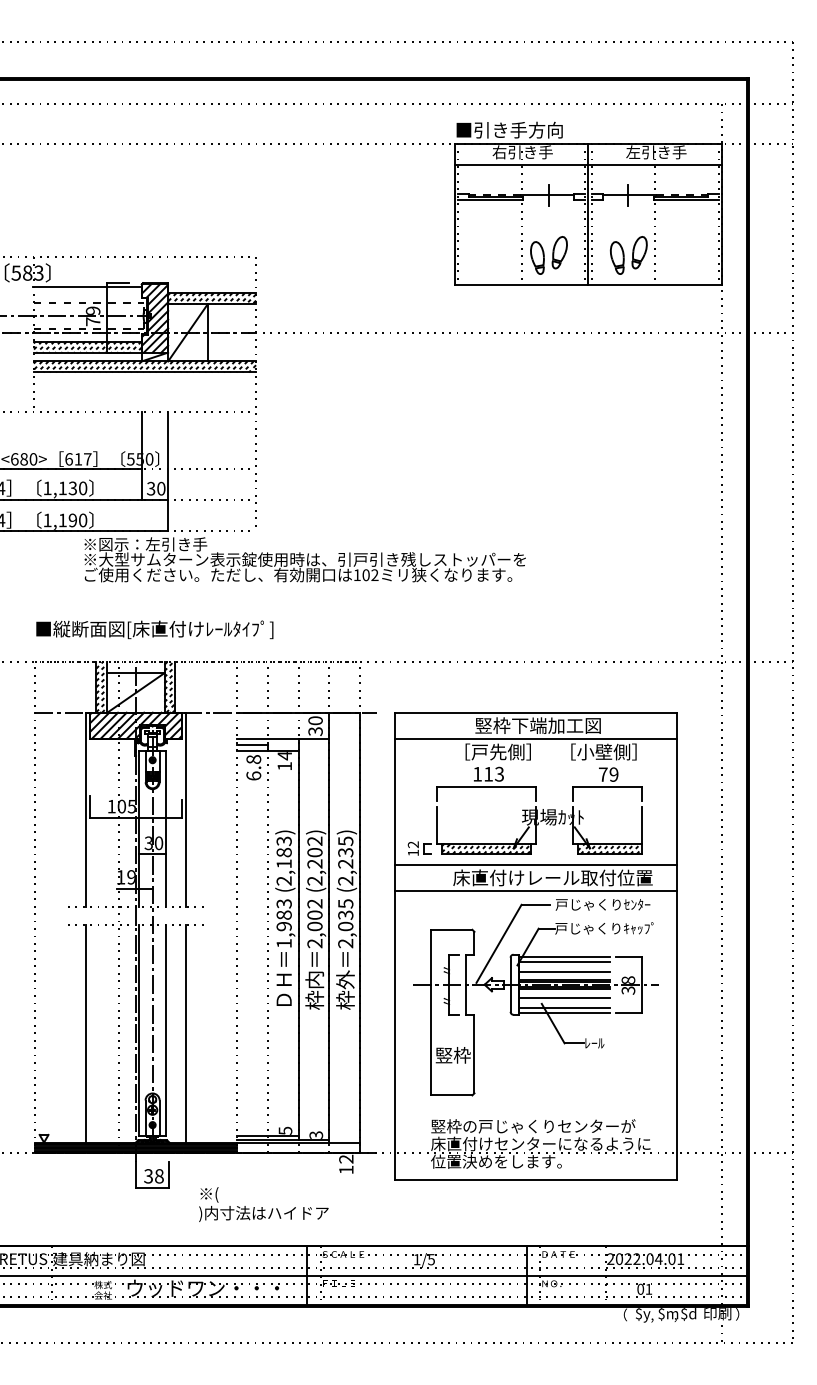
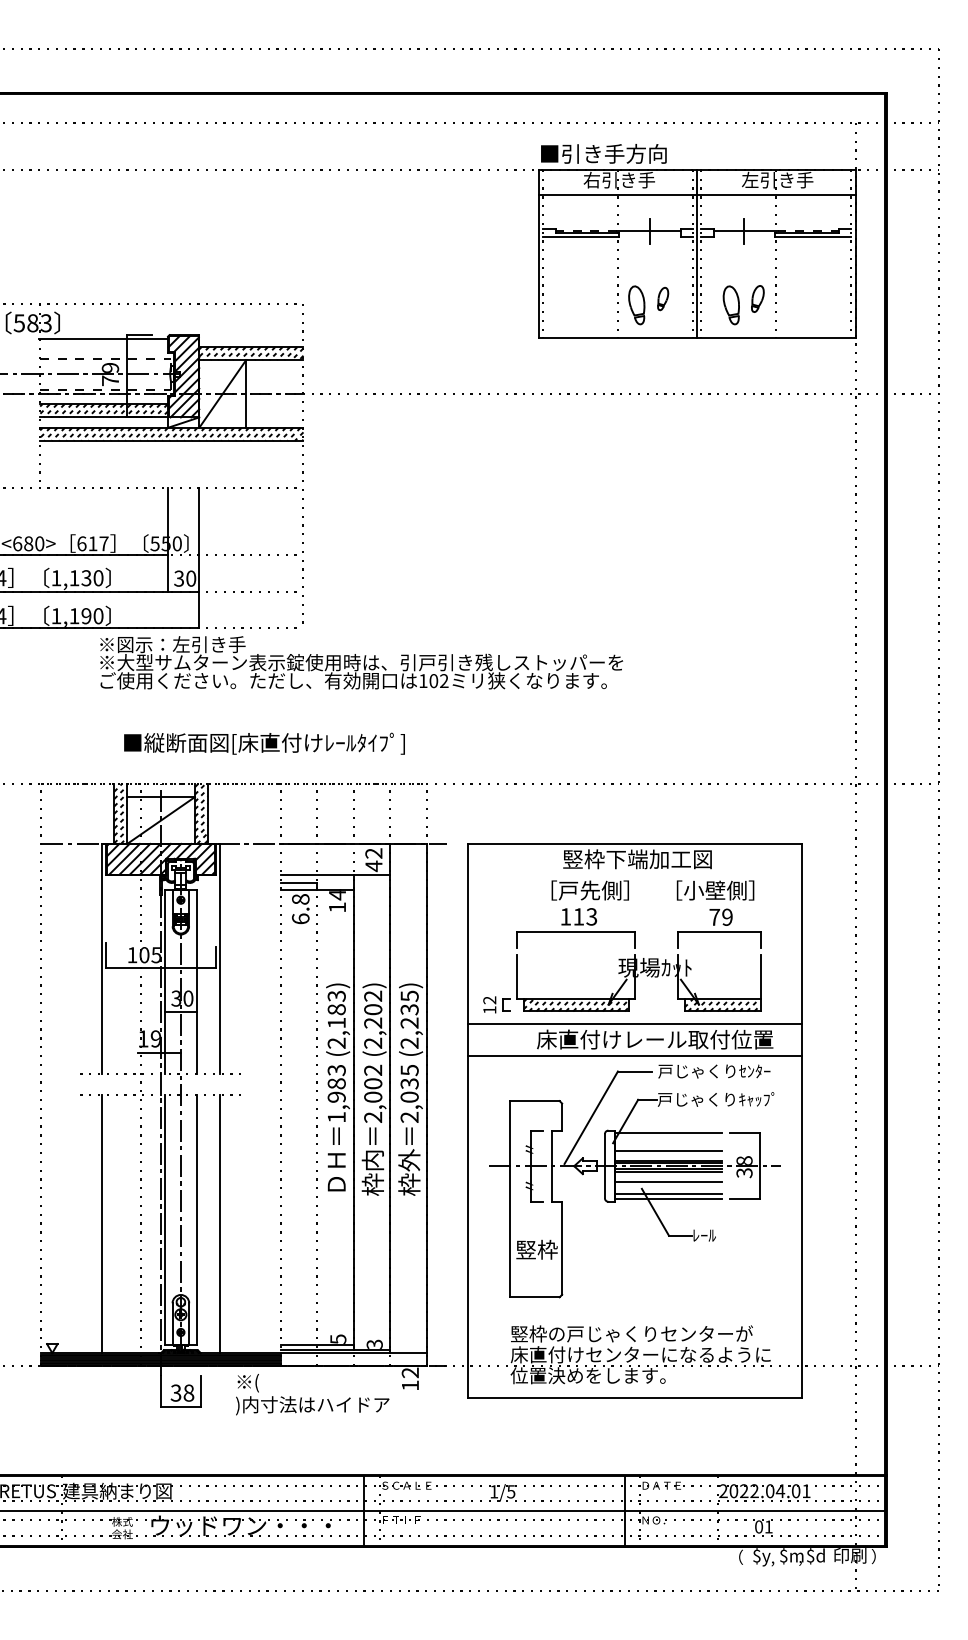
part: (559, 252) -> (662, 298), size x0.6
part: (639, 252) -> (757, 298), size x0.7
text: (154, 629) -> (264, 743), moved
text: (315, 726) -> (373, 860), 30 -> 42
line: (535, 739) -> (634, 875), removed
line: (564, 961) -> (668, 1138), removed
text: (263, 1204) -> (312, 1394), moved

